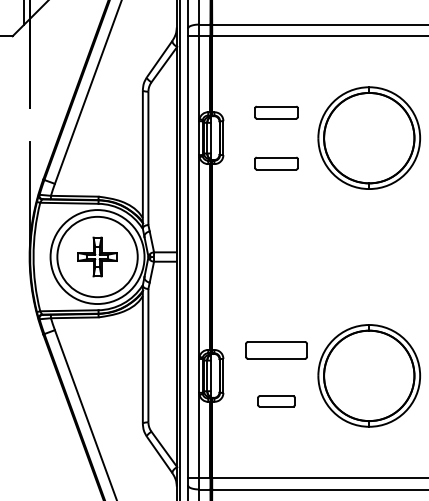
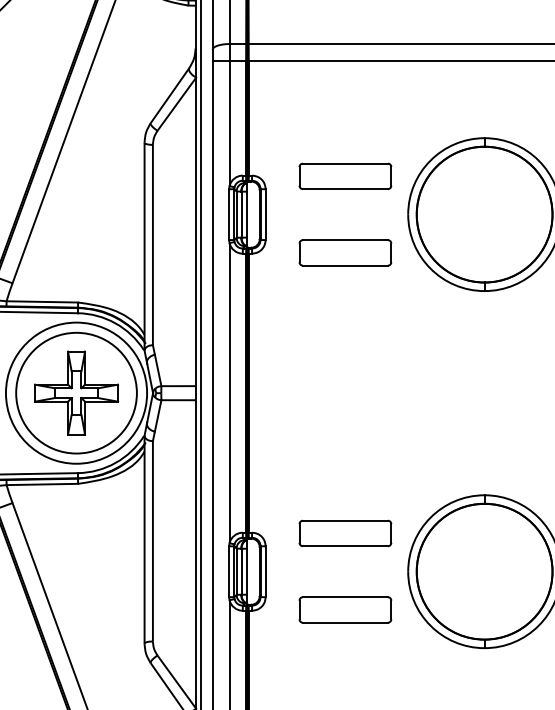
part: (276, 112) -> (345, 176), size x1.43
part: (276, 163) -> (345, 252), size x1.43
part: (97, 256) -> (76, 392), size x1.43
part: (276, 401) -> (345, 610), size x1.67

